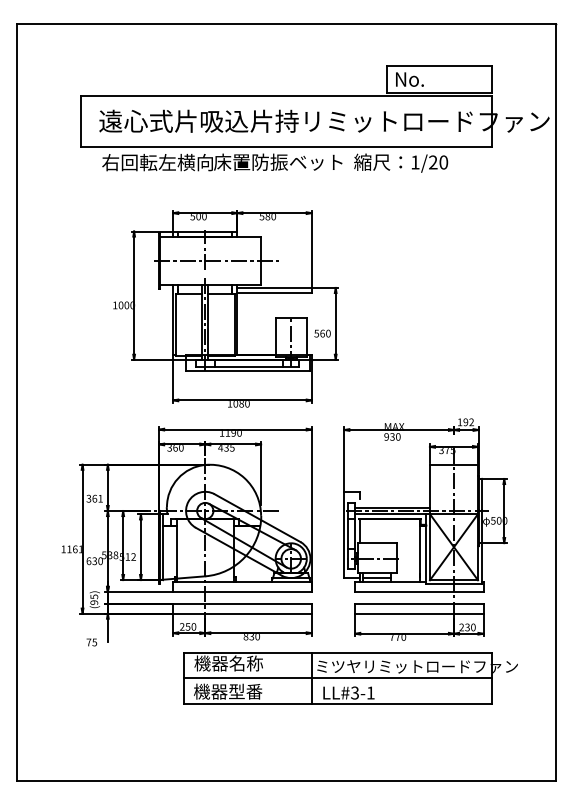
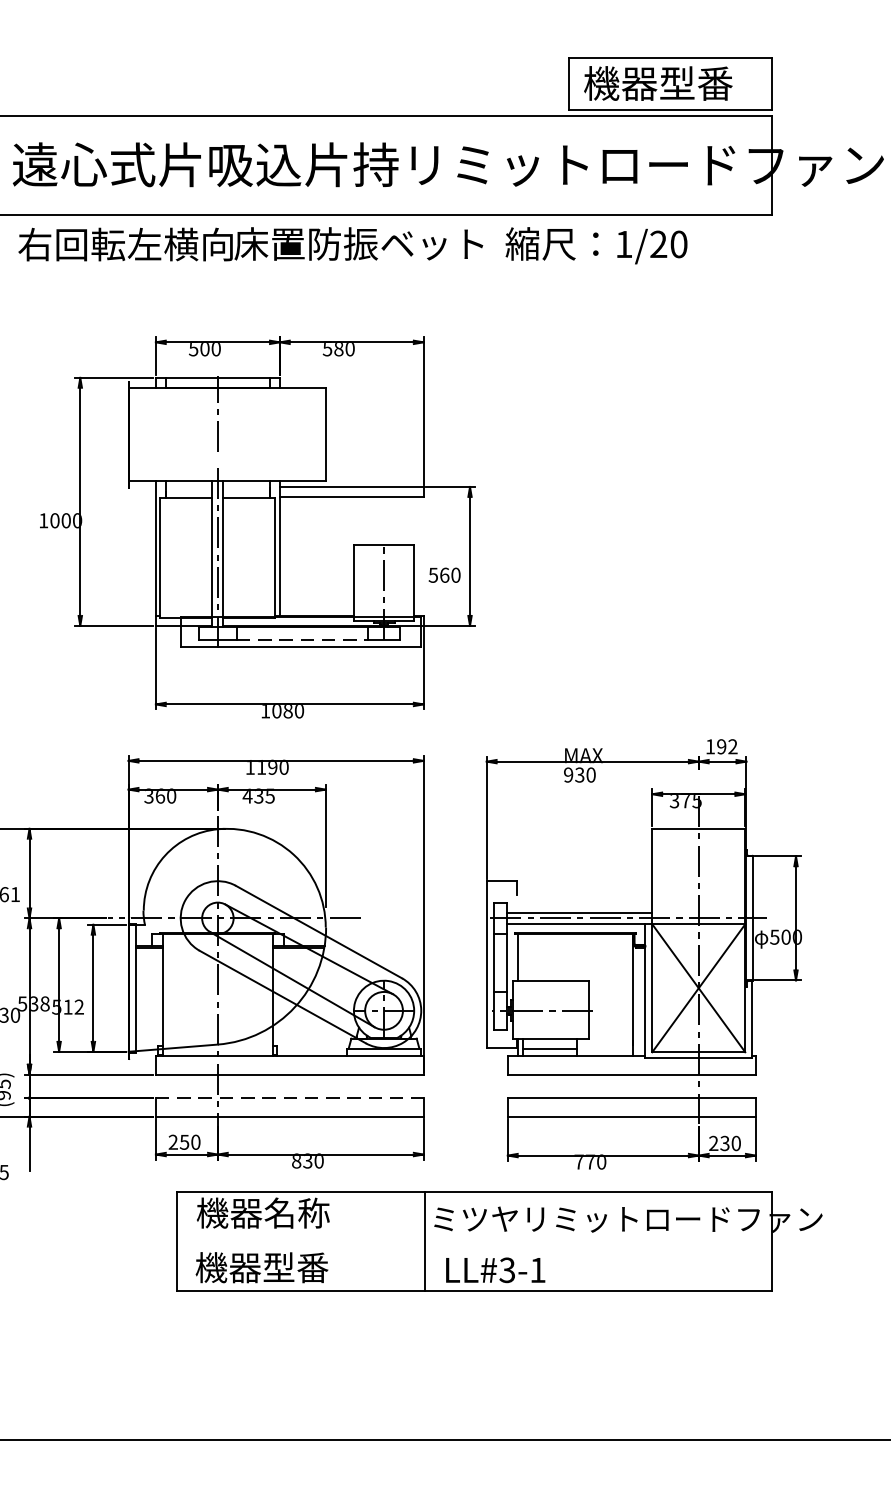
text: (432, 79) -> (657, 83), No. -> 機器型番
line: (216, 261) -> (239, 435), removed
line: (249, 366) -> (303, 638), solid -> dashed
line: (242, 604) -> (289, 1099), solid -> dashed
line: (337, 678) -> (473, 1242), removed

